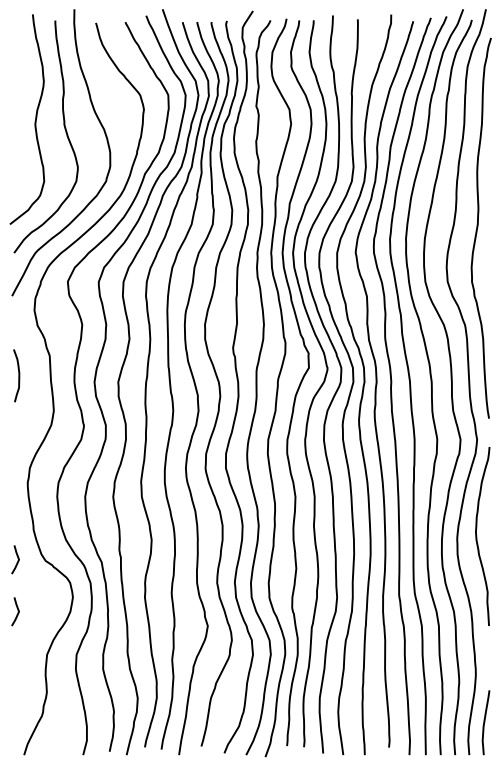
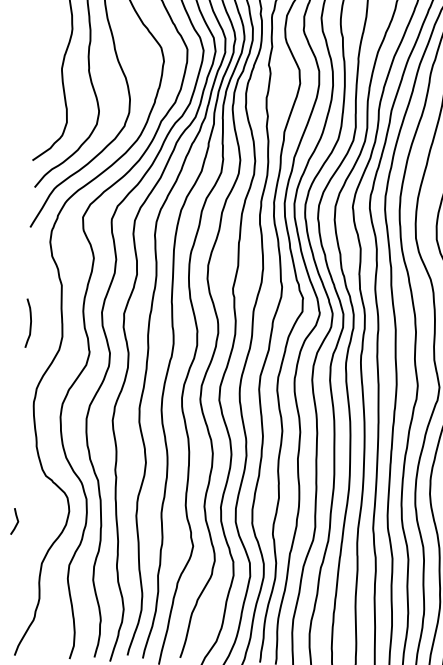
curve: (18, 375) -> (30, 323), moved
line: (17, 558) -> (19, 472), removed

